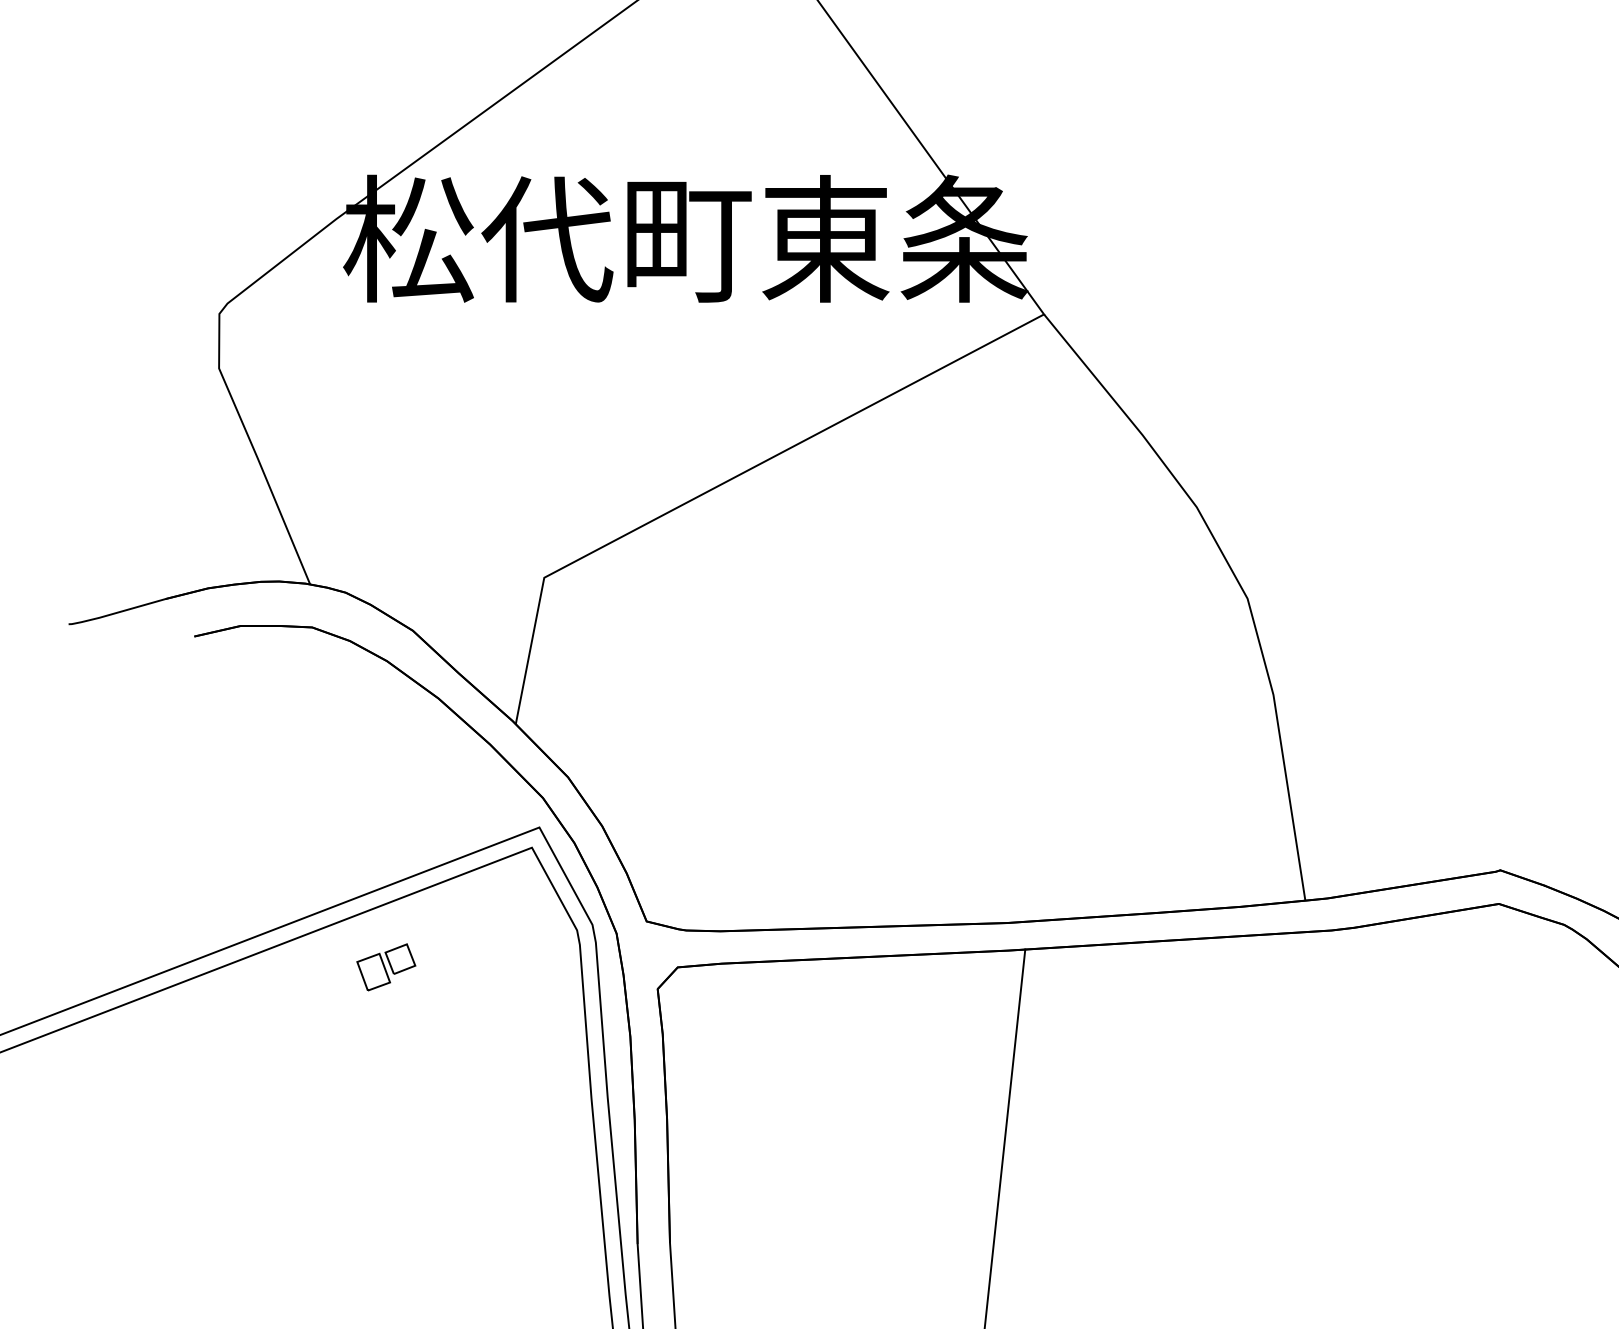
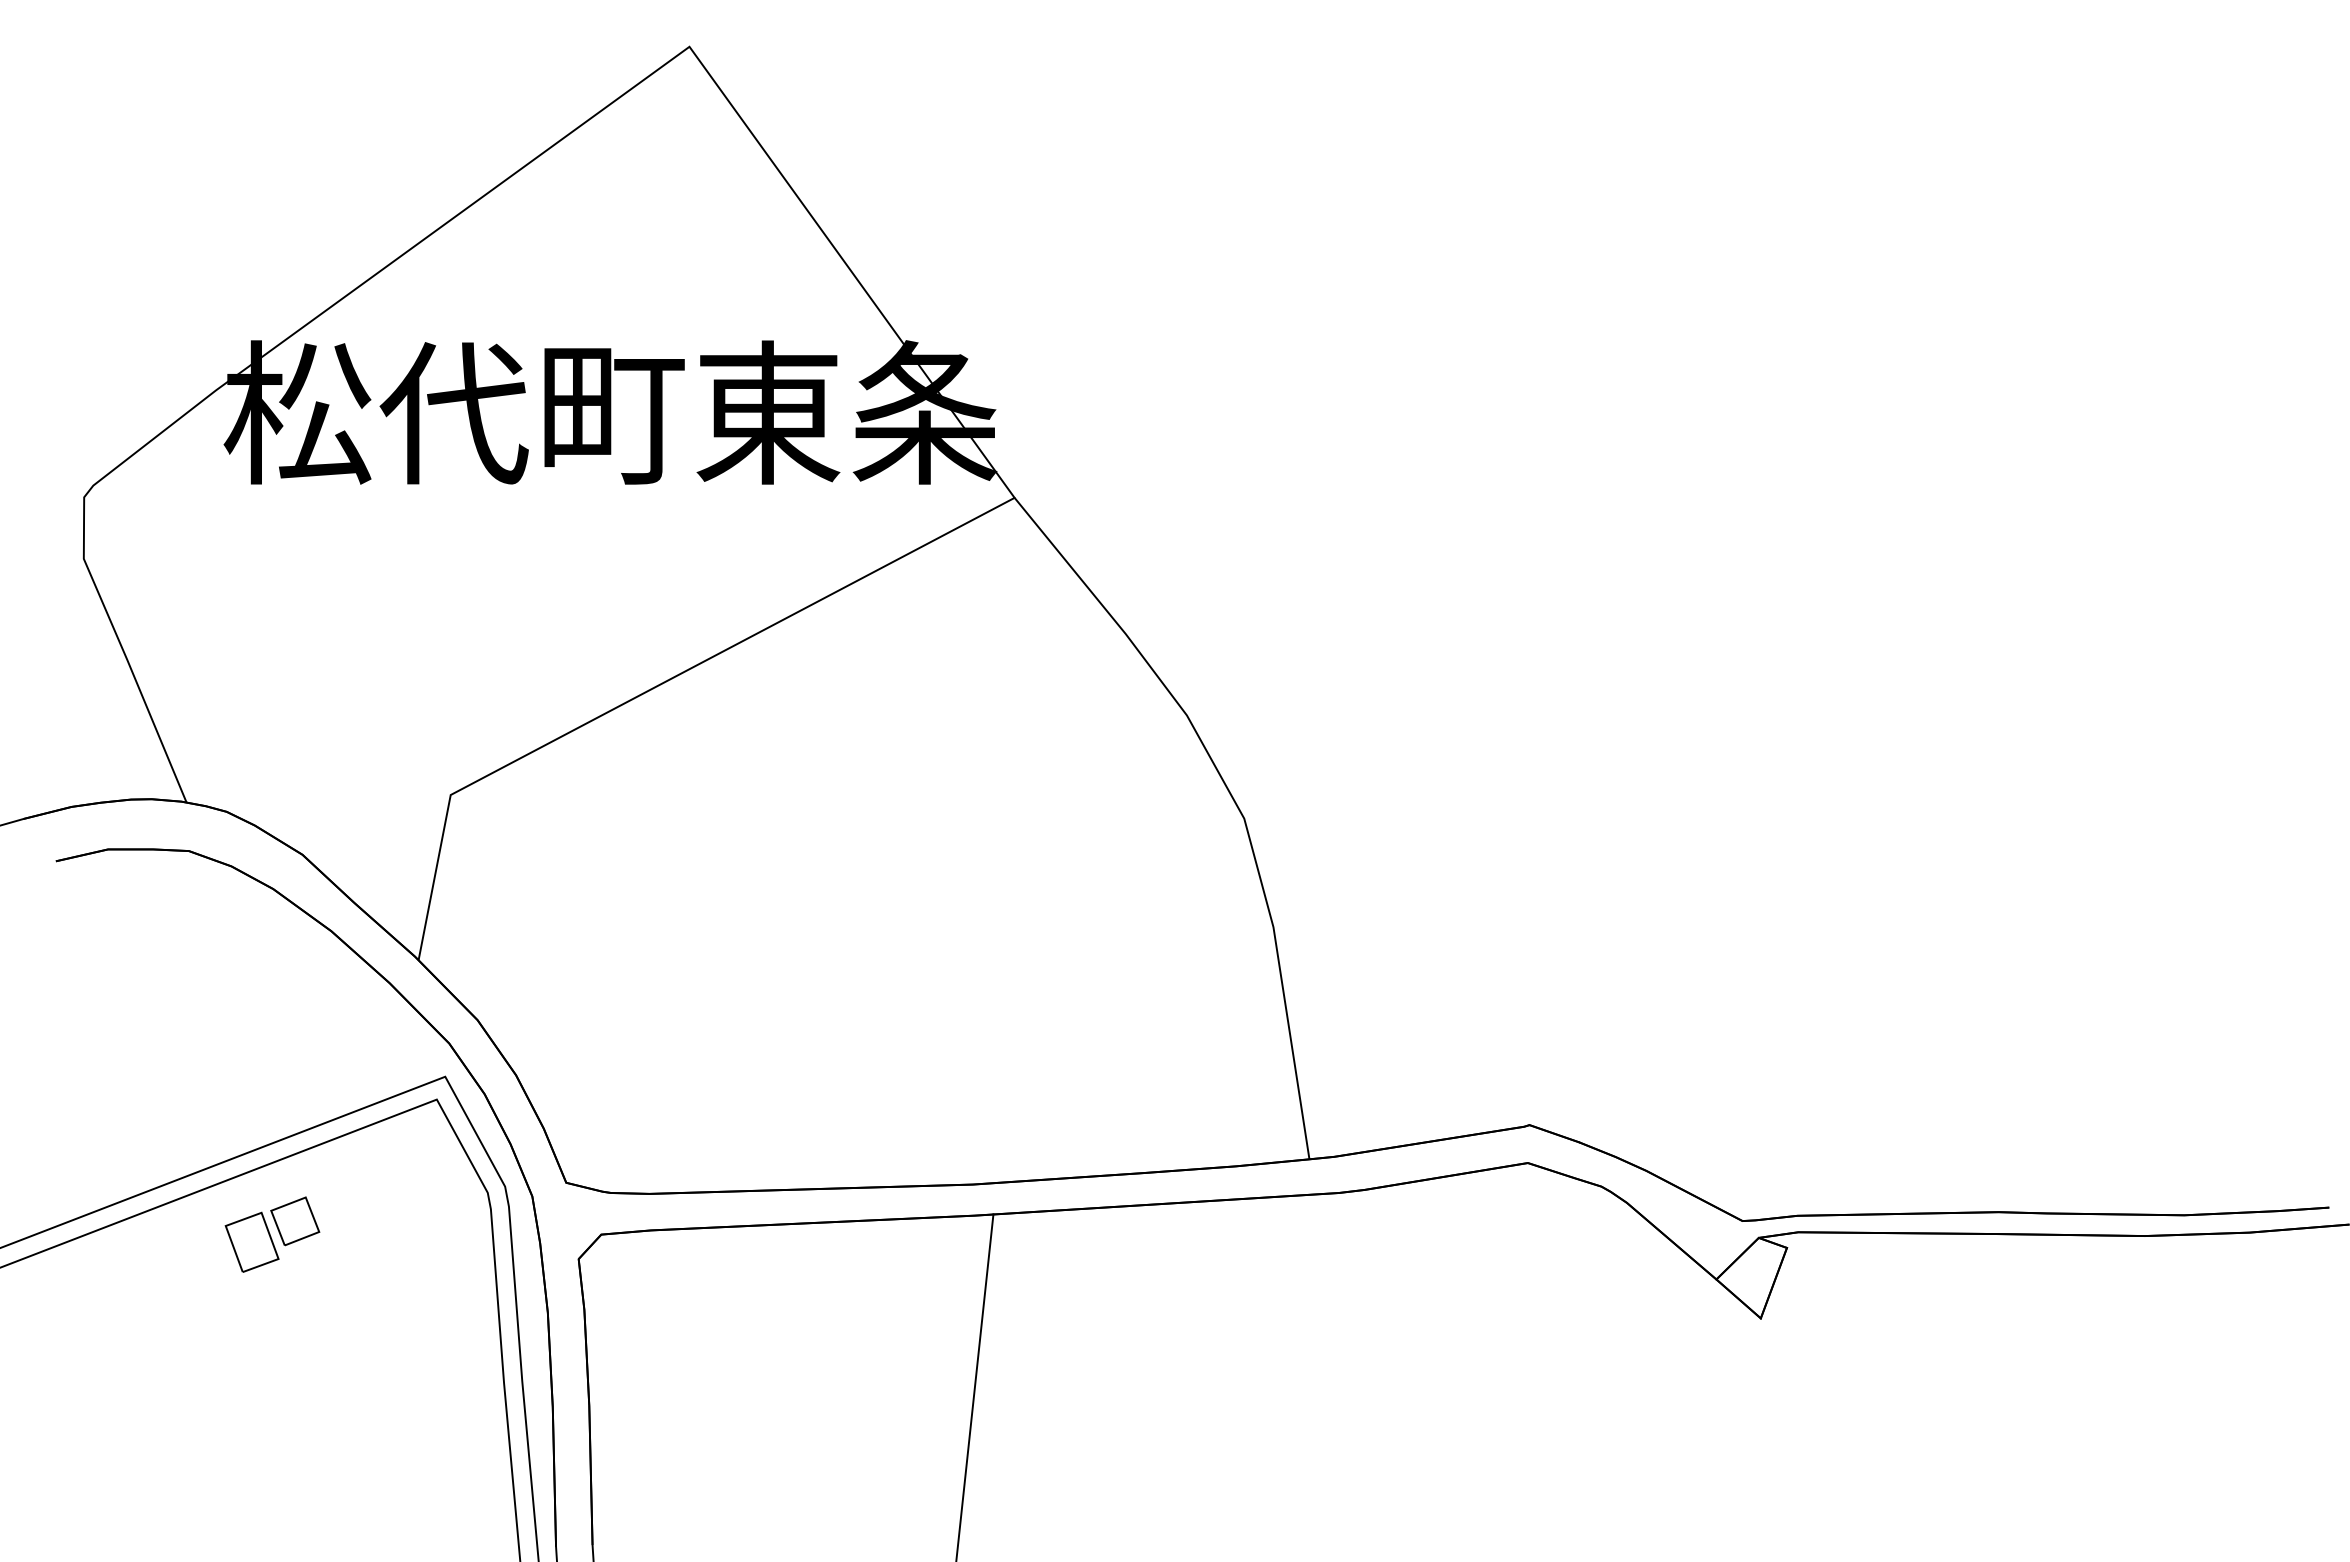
part: (386, 967) -> (272, 1234), size x1.43

